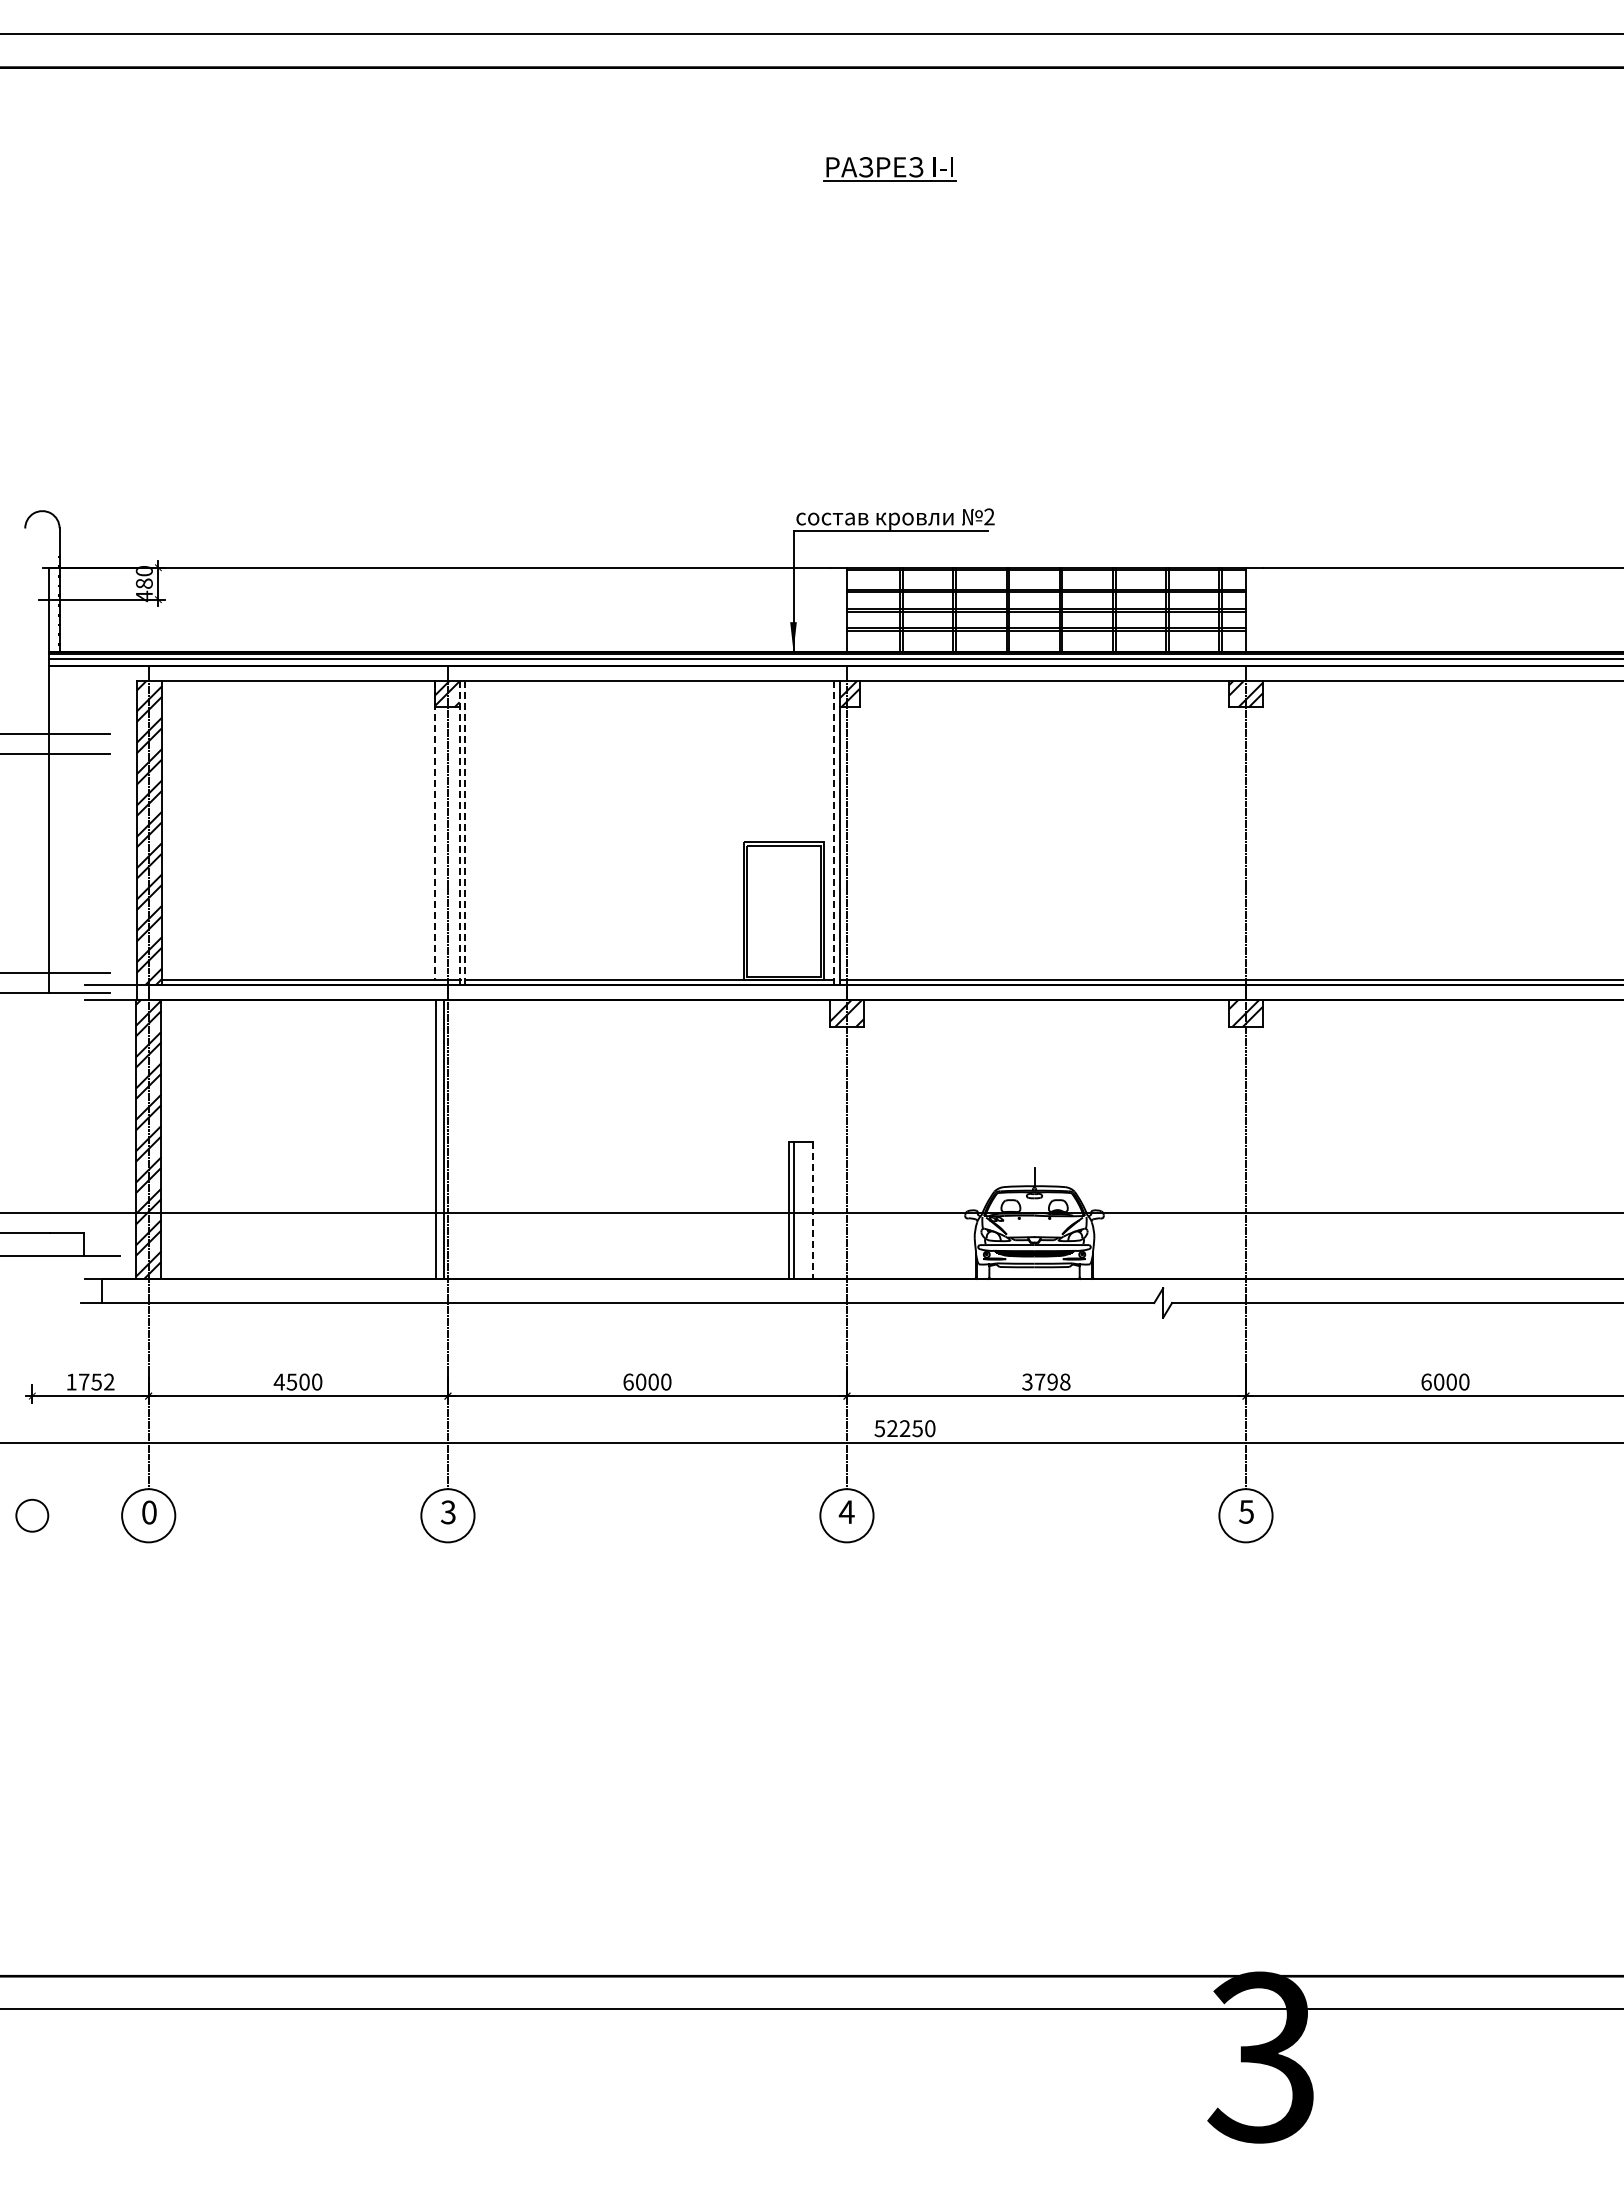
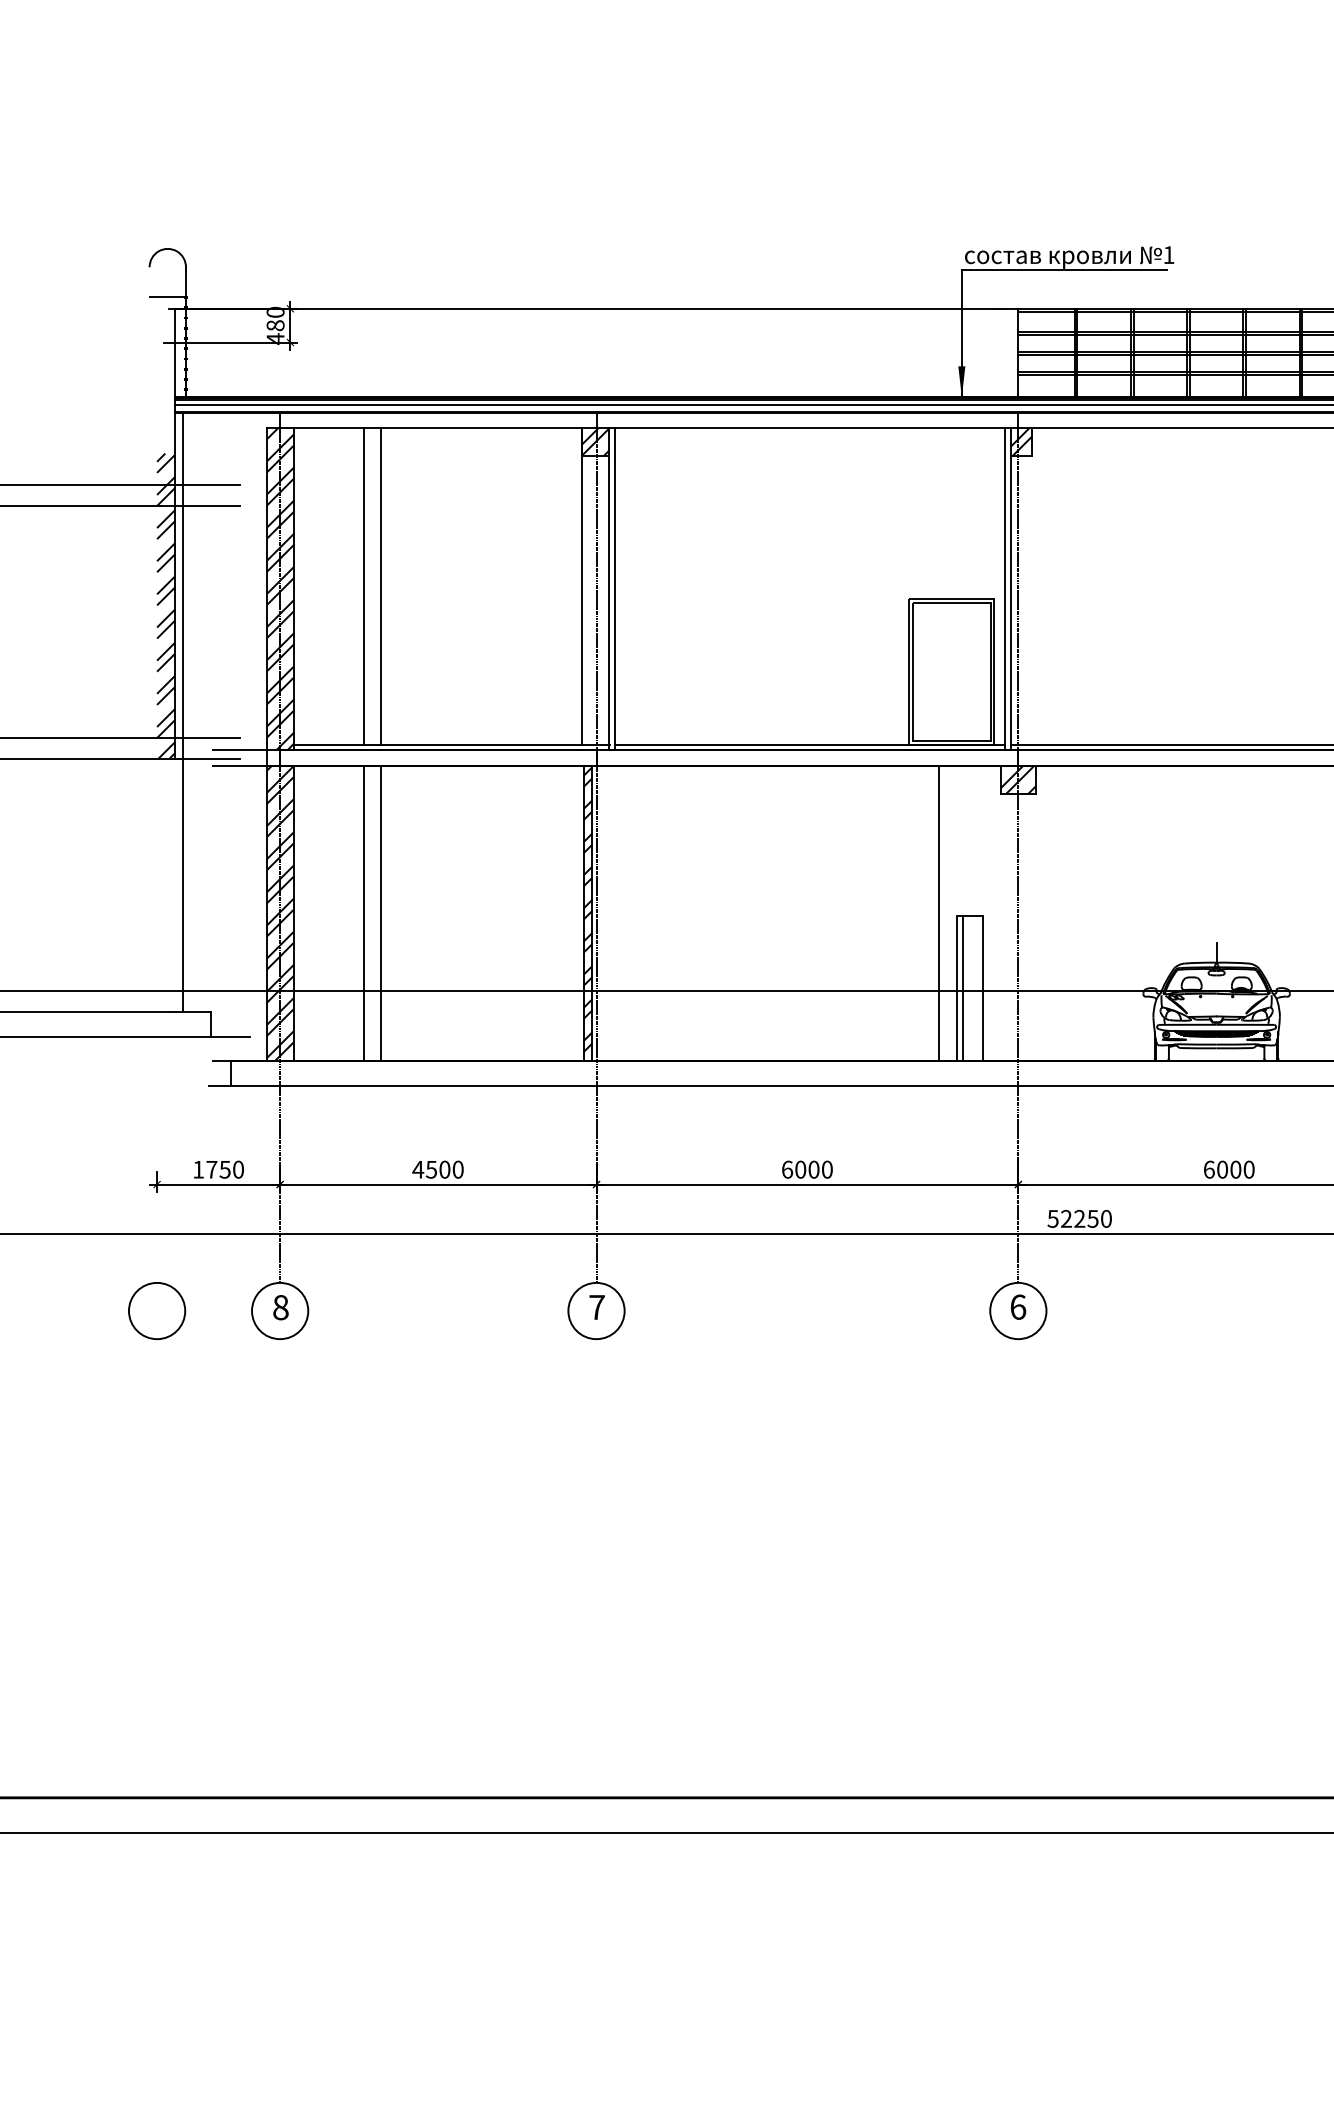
text: (989, 516) -> (1169, 254), 2 -> 1
line: (42, 556) -> (167, 296), added
line: (227, 830) -> (363, 586), added
line: (244, 830) -> (381, 586), added
line: (434, 830) -> (582, 586), dashed -> solid
line: (459, 833) -> (608, 589), dashed -> solid
line: (465, 833) -> (615, 589), dashed -> solid
line: (834, 833) -> (1005, 589), dashed -> solid
hatch: (40, 848) -> (165, 605), added
line: (56, 949) -> (182, 712), added
hatch: (439, 1135) -> (587, 909), added
line: (227, 1139) -> (363, 913), added
line: (244, 1139) -> (381, 913), added
line: (772, 1139) -> (939, 913), added
line: (813, 1210) -> (982, 988), dashed -> solid
text: (109, 1381) -> (238, 1169), 1752 -> 1750
text: (1046, 1381) -> (1229, 1169), 3798 -> 6000
text: (149, 1512) -> (280, 1307), 0 -> 8
text: (447, 1512) -> (596, 1307), 3 -> 7
text: (846, 1512) -> (1017, 1307), 4 -> 6
circle: (31, 1515) -> (156, 1310), size x1.67

